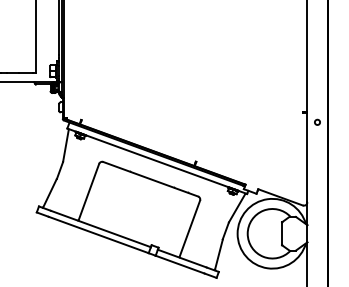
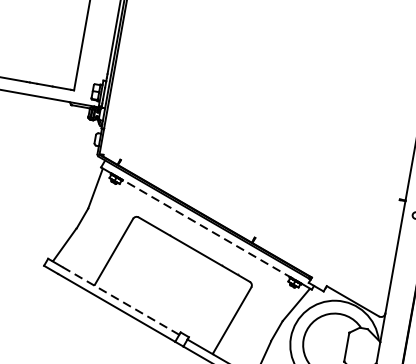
line: (157, 161) -> (206, 228), solid -> dashed
line: (100, 228) -> (120, 300), solid -> dashed

